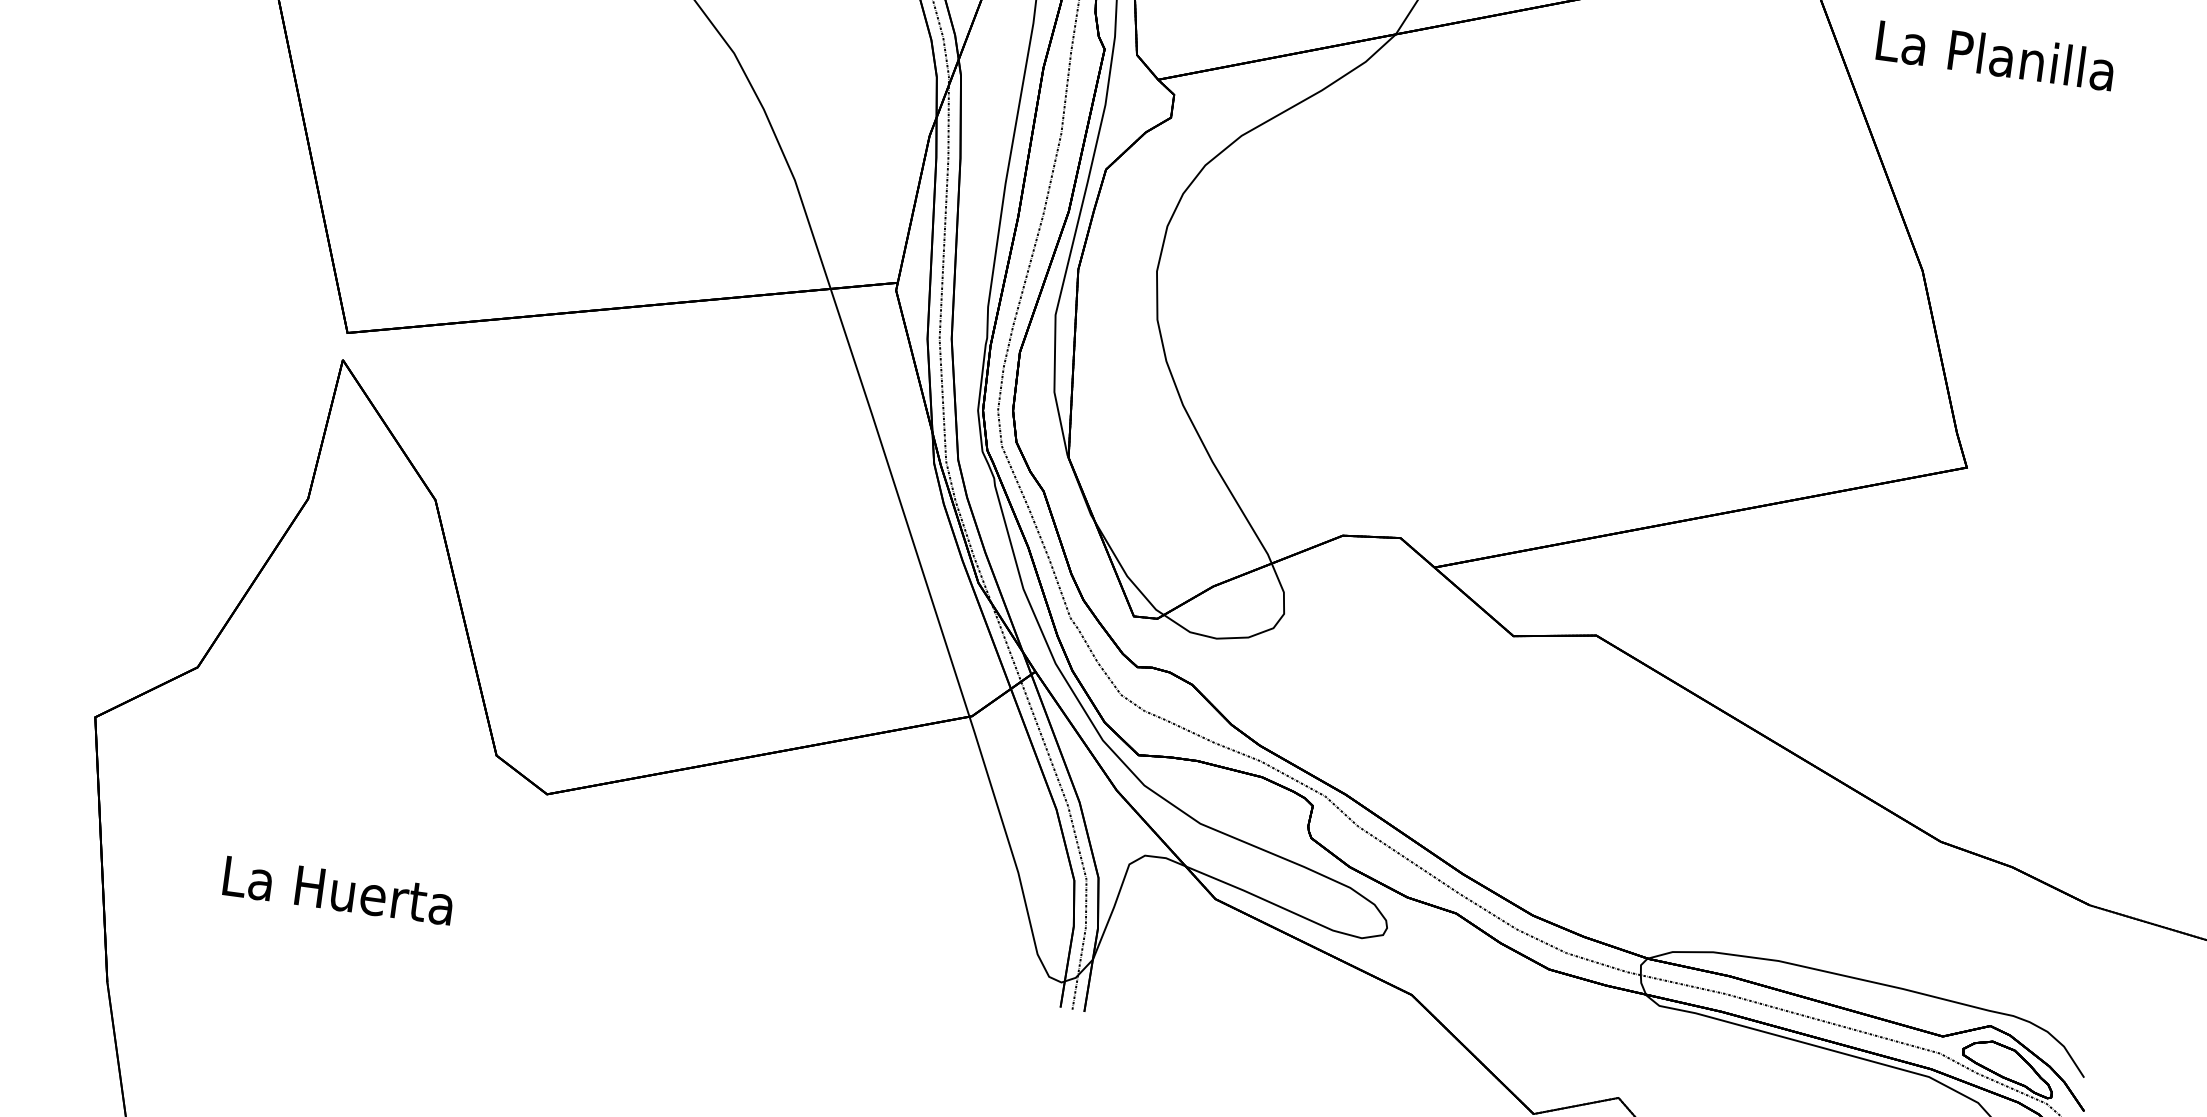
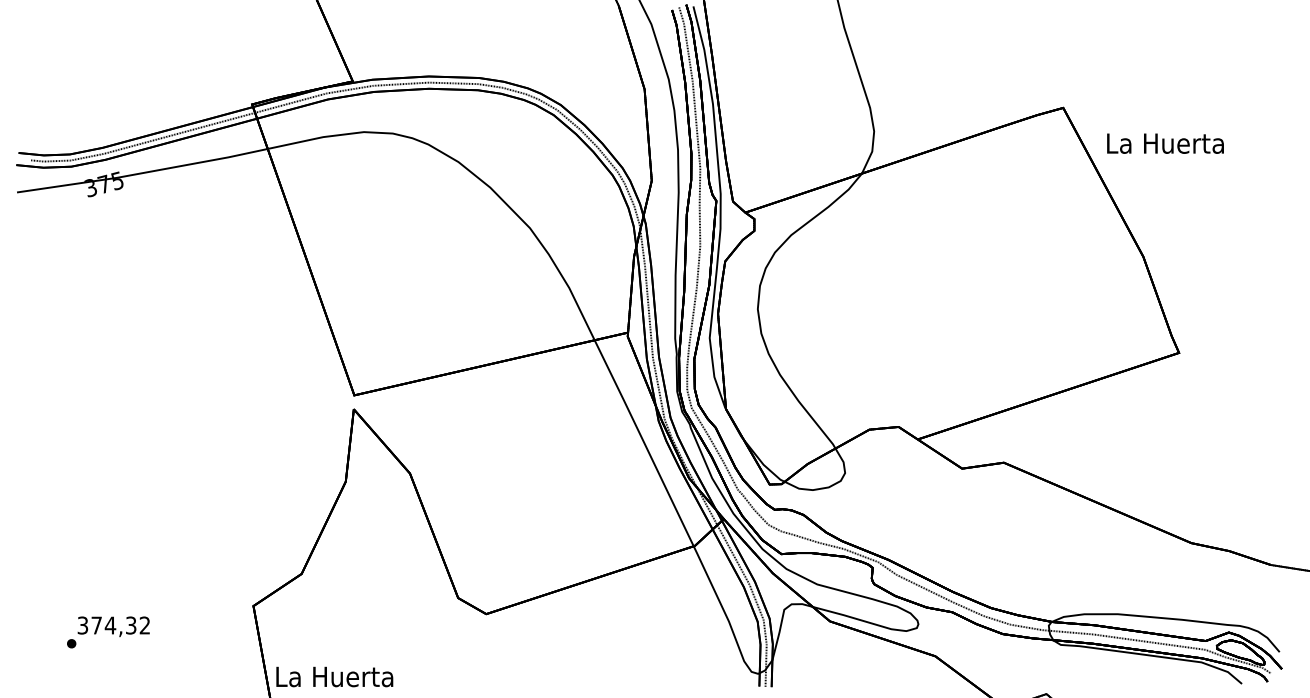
text: (1995, 53) -> (1165, 142), La Planilla -> La Huerta
text: (338, 889) -> (334, 676), moved

